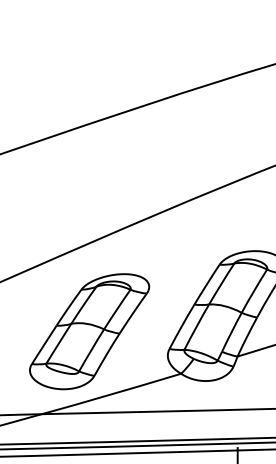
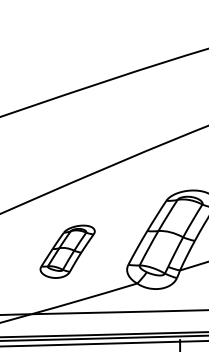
part: (89, 331) -> (67, 251), size x0.6

